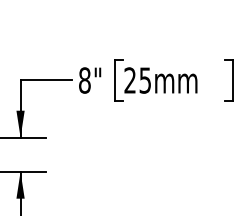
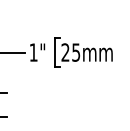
text: (84, 80) -> (33, 52), 8" -> 1"

